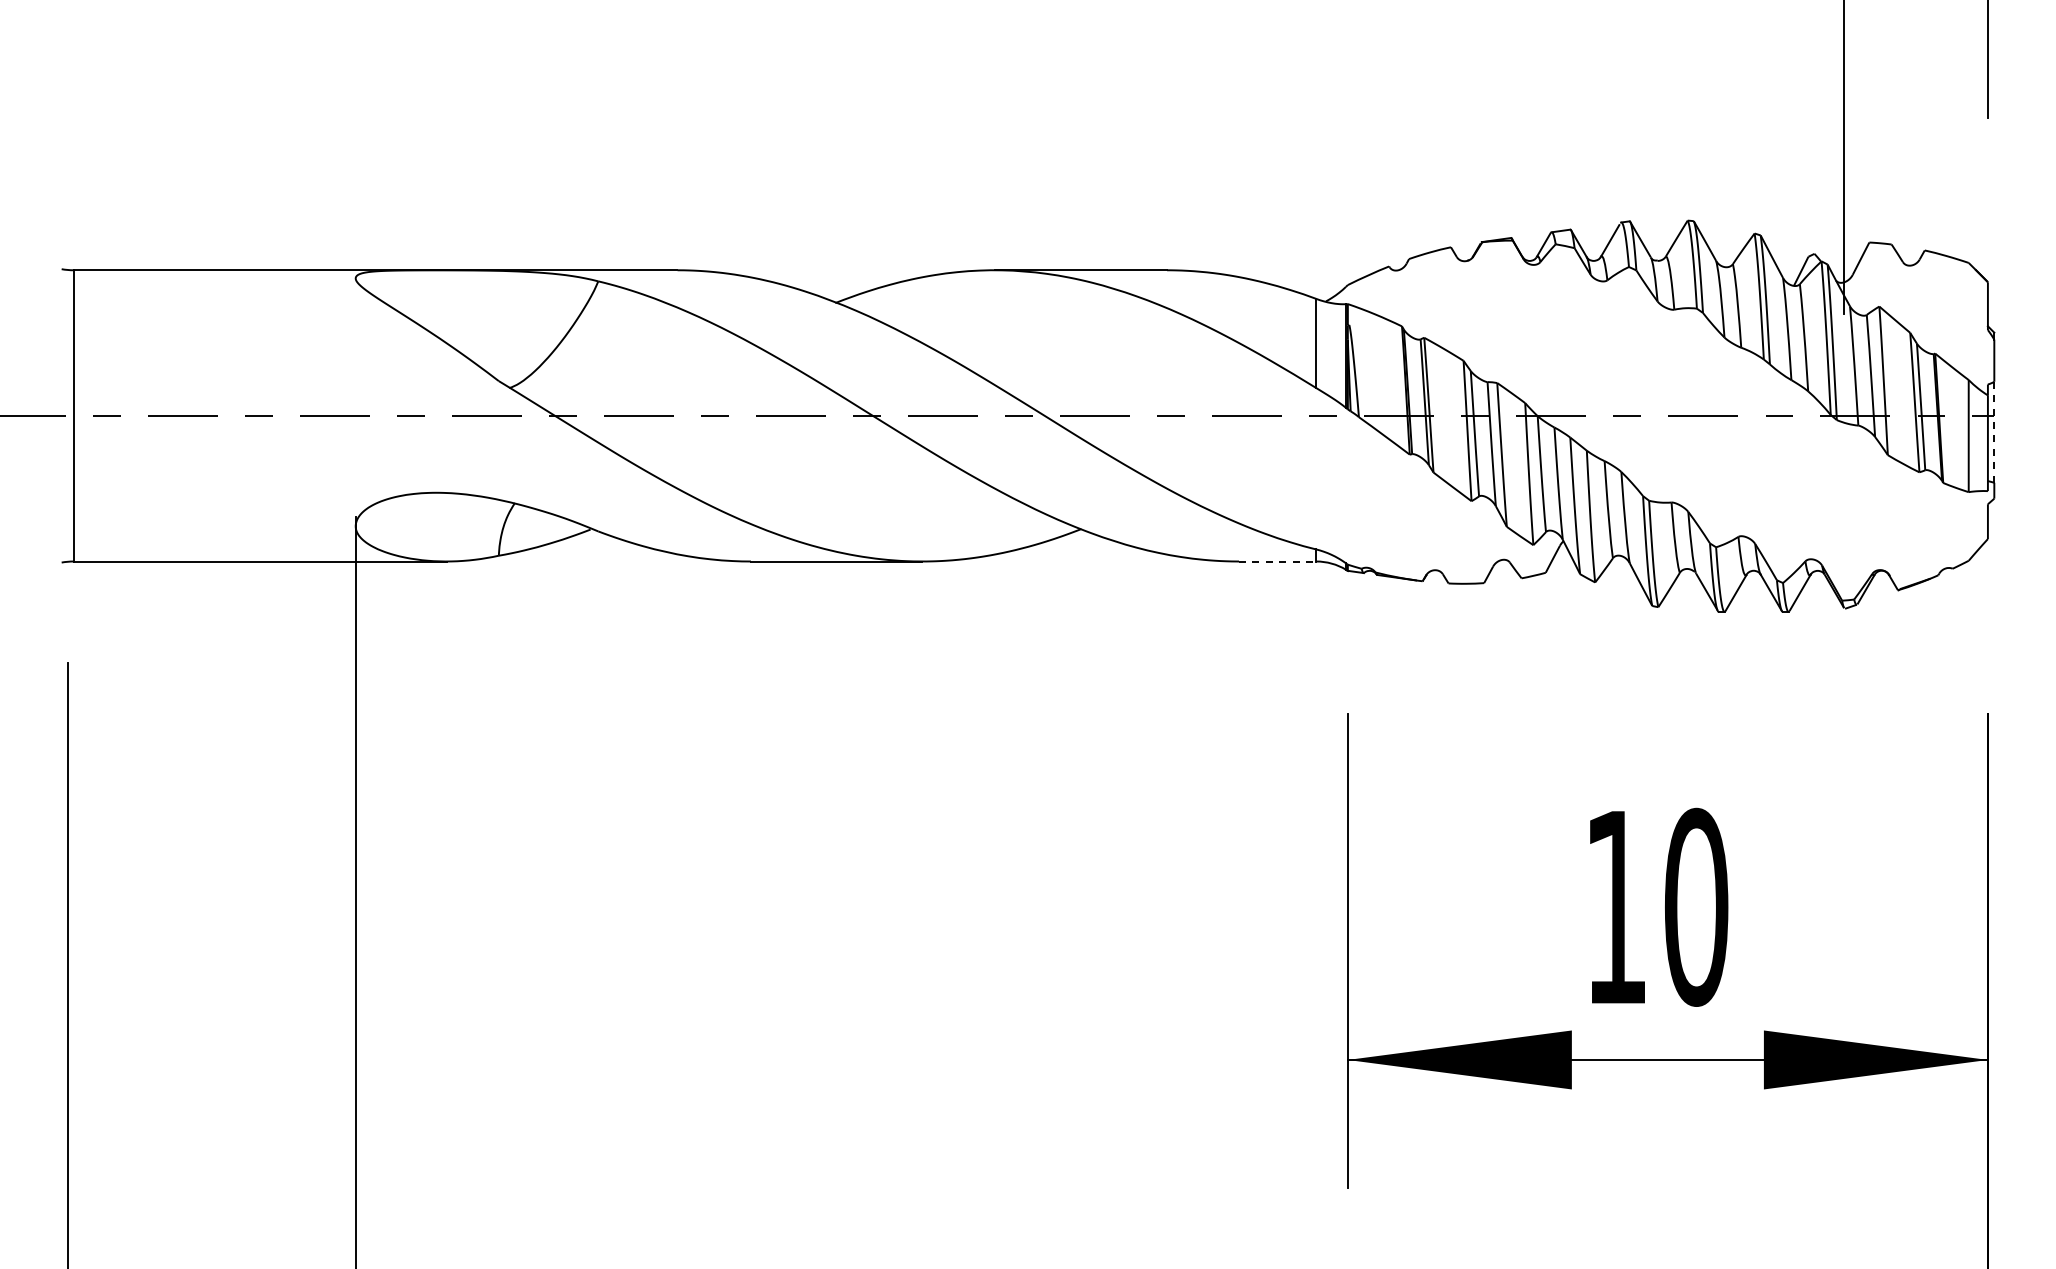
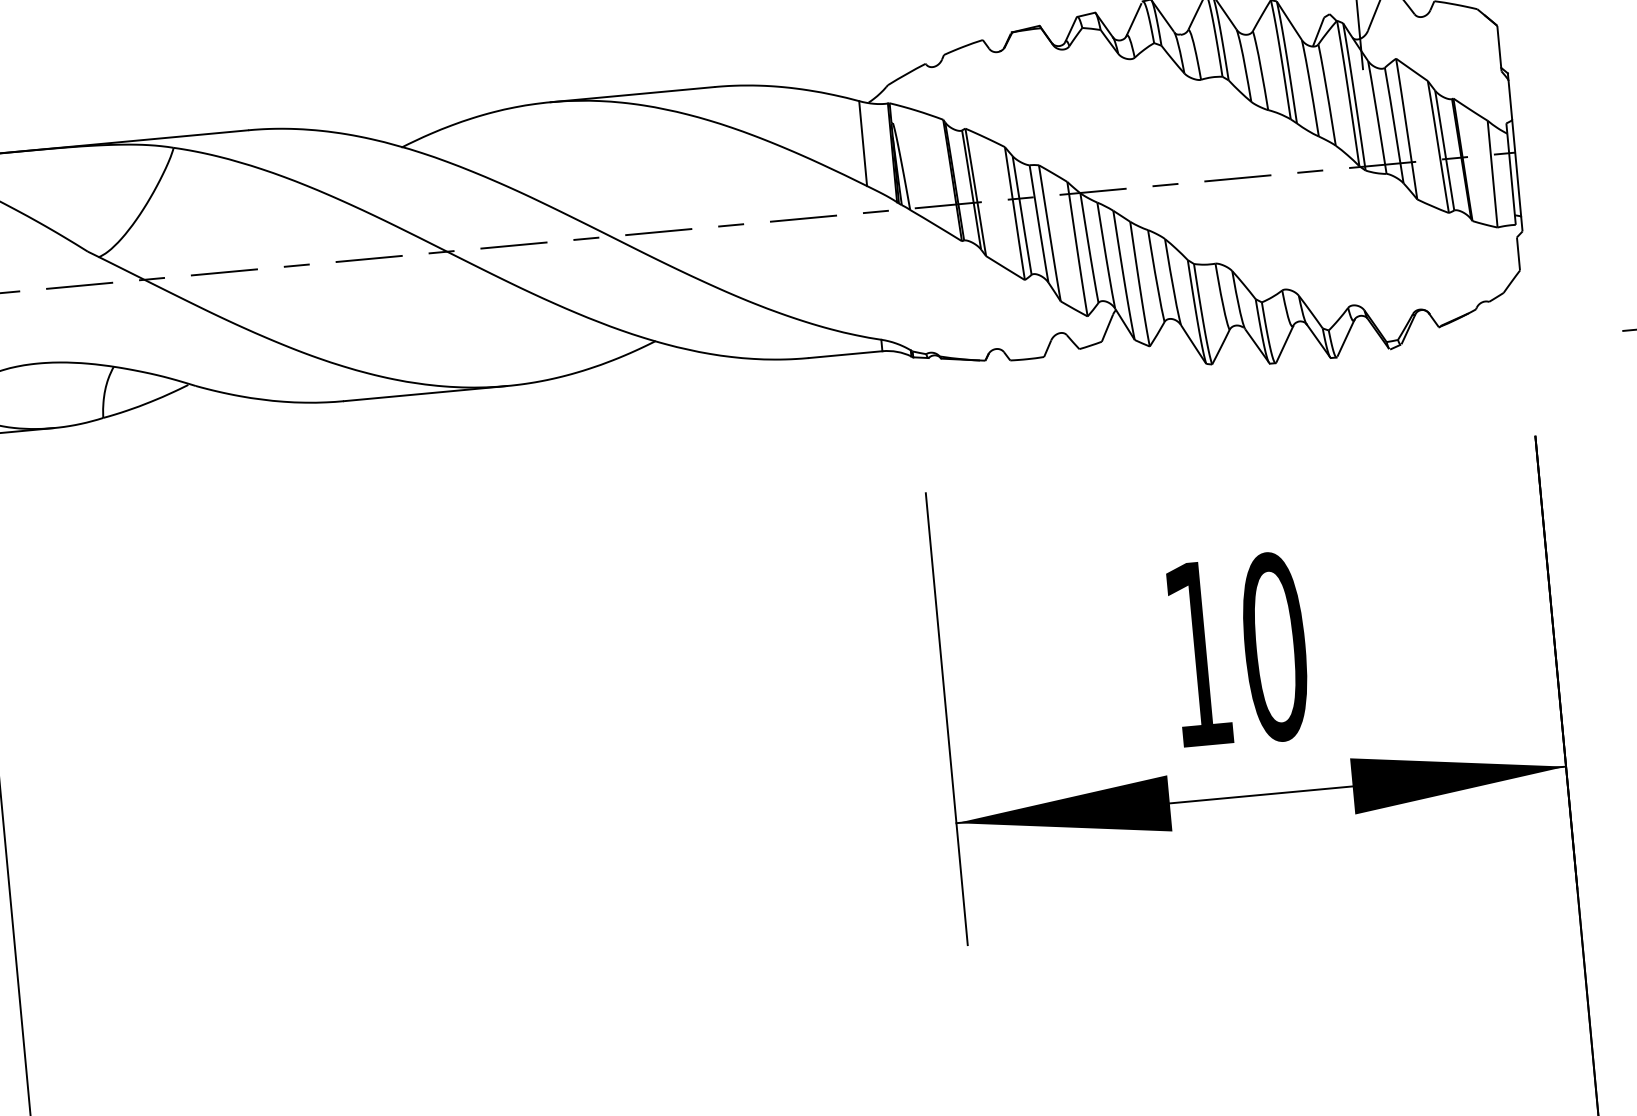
line: (1994, 432) -> (1516, 168), dashed -> solid
line: (1277, 561) -> (845, 354), dashed -> solid

